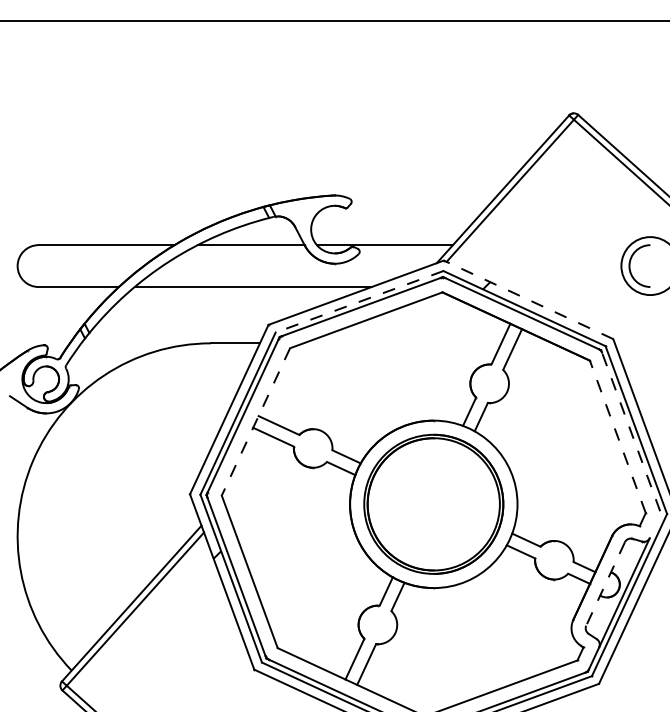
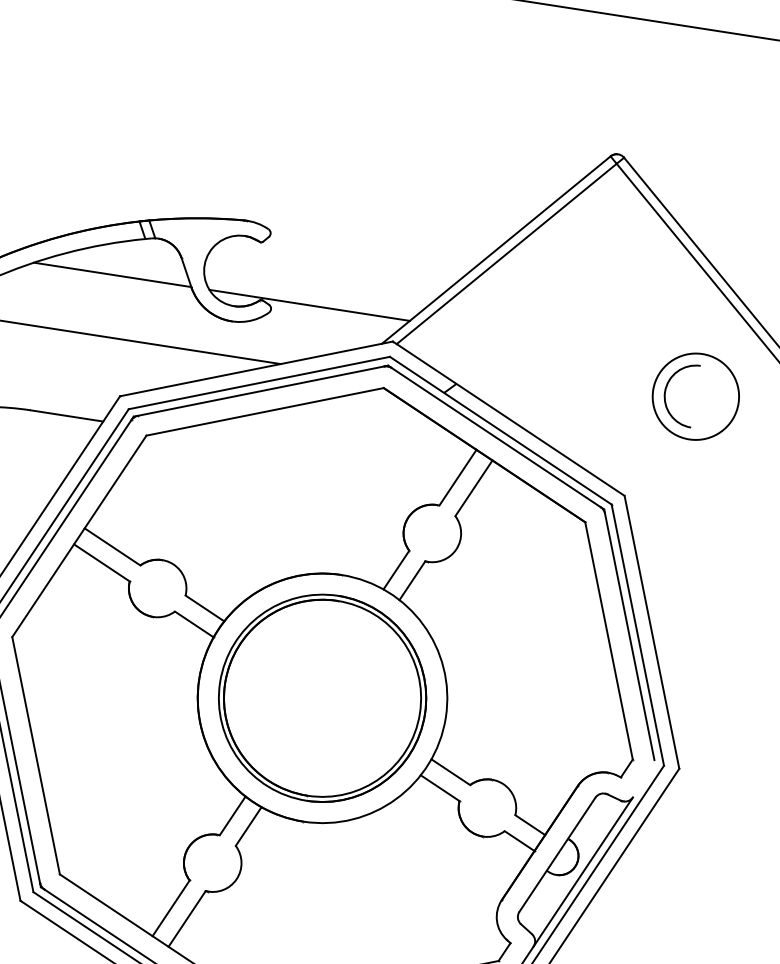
line: (528, 299) -> (508, 418), dashed -> solid
line: (359, 301) -> (259, 382), dashed -> solid
line: (255, 422) -> (78, 537), dashed -> solid
line: (630, 431) -> (628, 635), dashed -> solid
line: (617, 436) -> (608, 640), dashed -> solid
line: (605, 583) -> (557, 854), dashed -> solid

